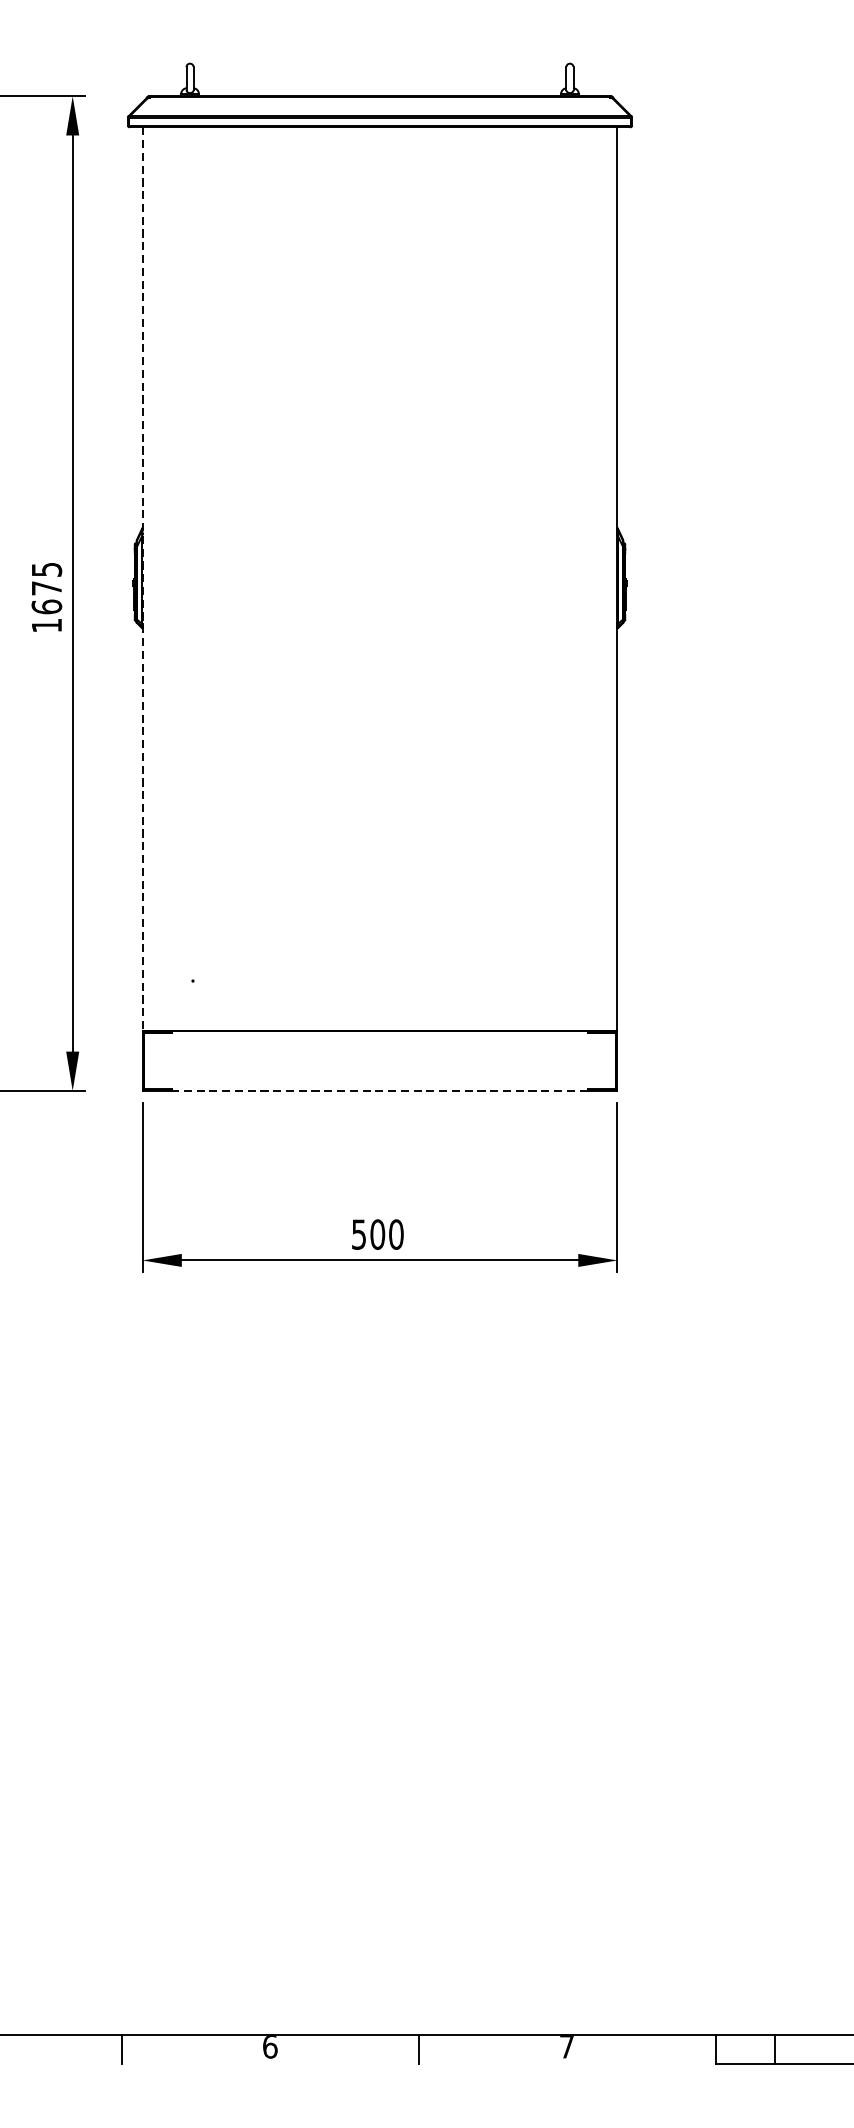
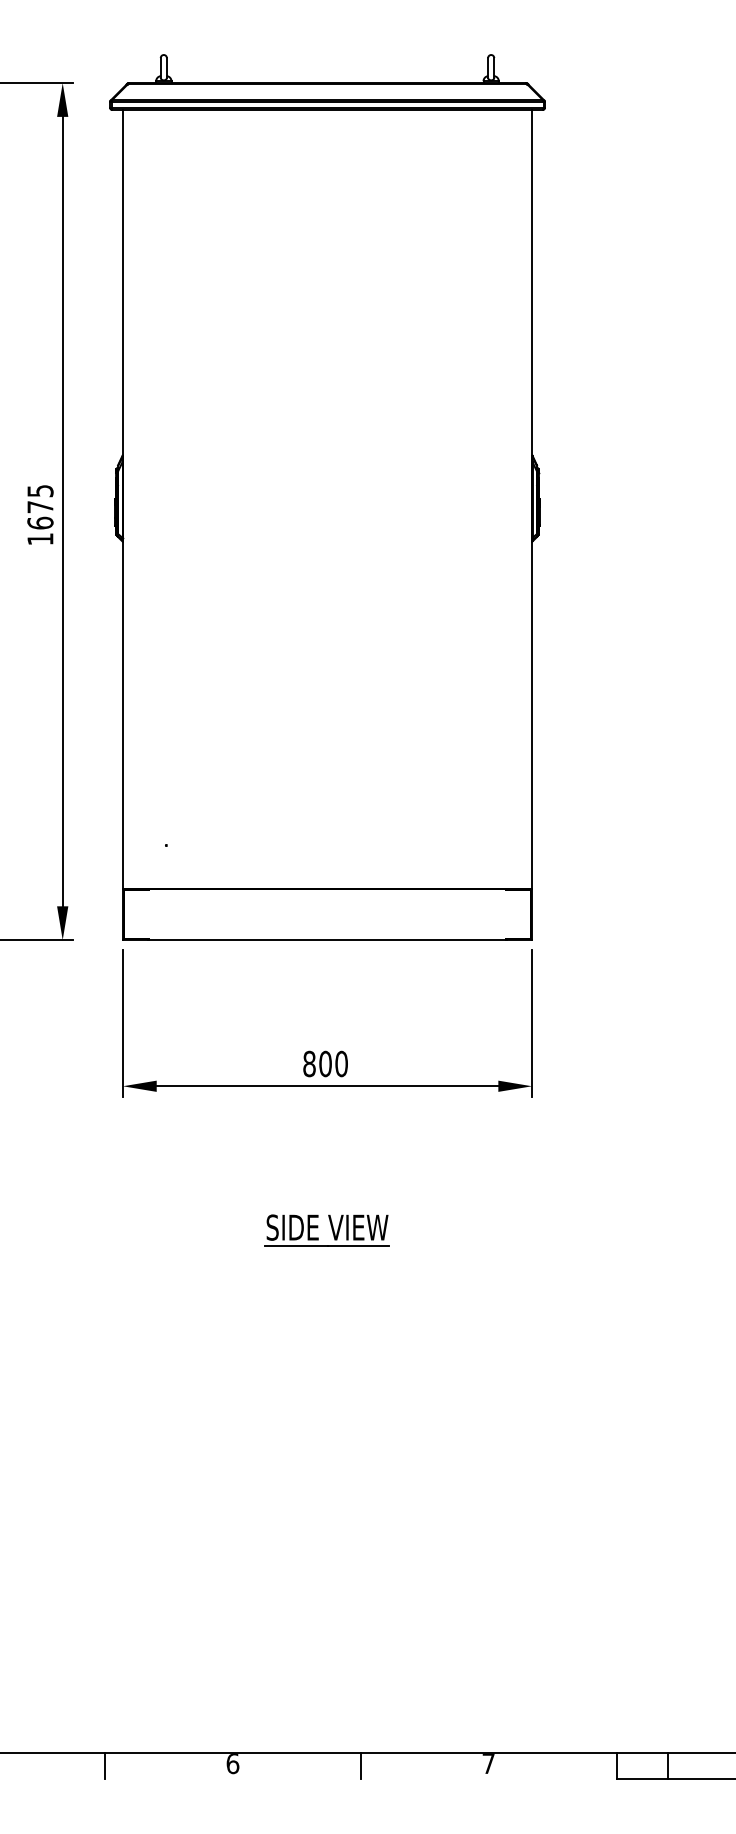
line: (142, 579) -> (122, 499), dashed -> solid
line: (379, 1091) -> (327, 940), dashed -> solid
text: (359, 1234) -> (309, 1063), 500 -> 800
part: (378, 1427) -> (326, 1230), added

